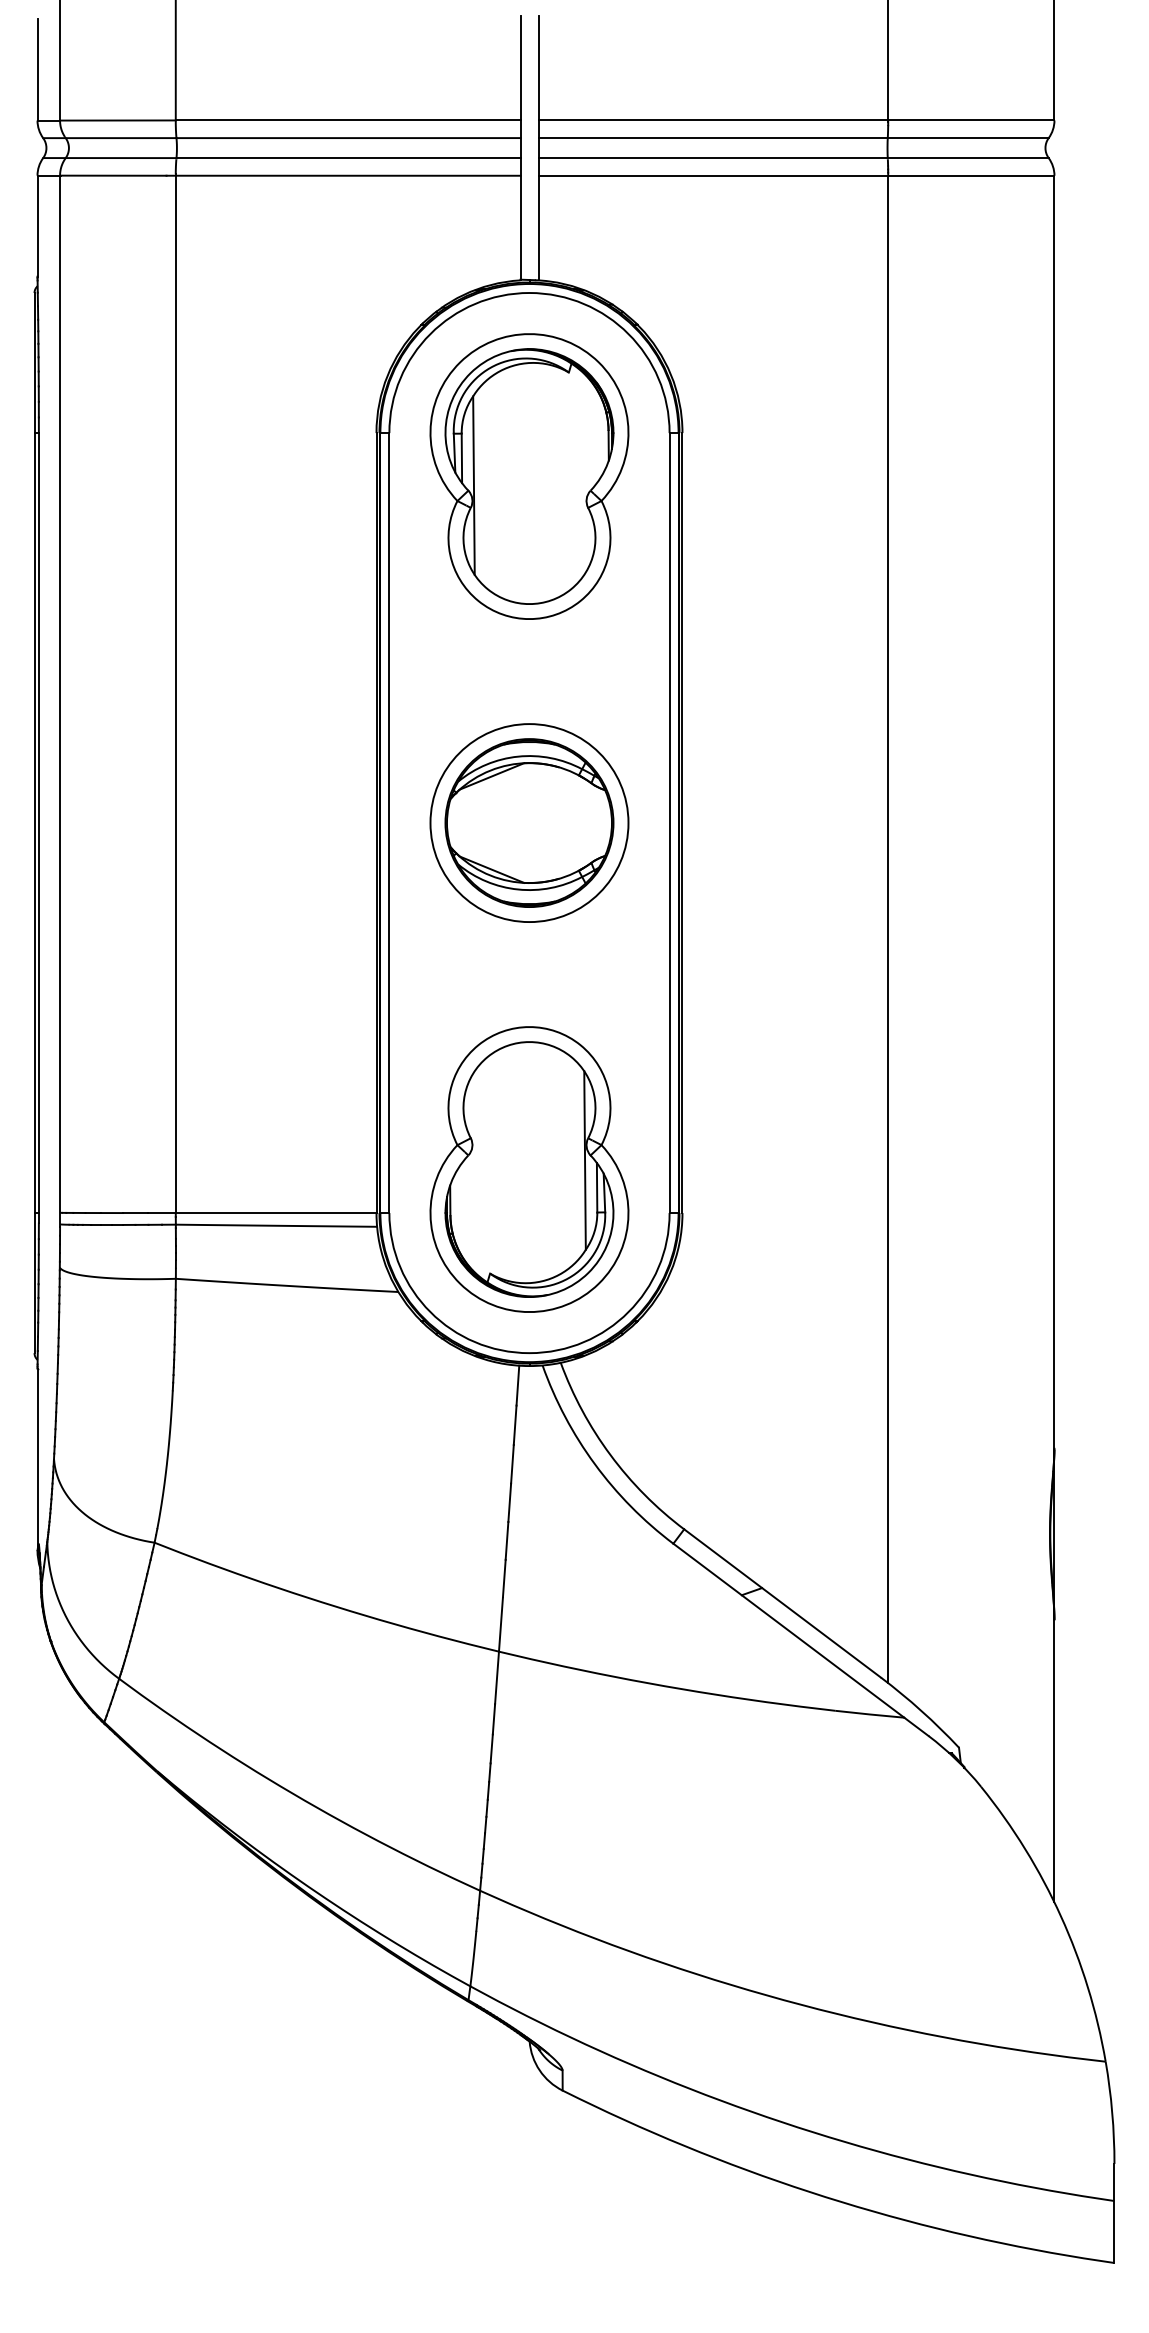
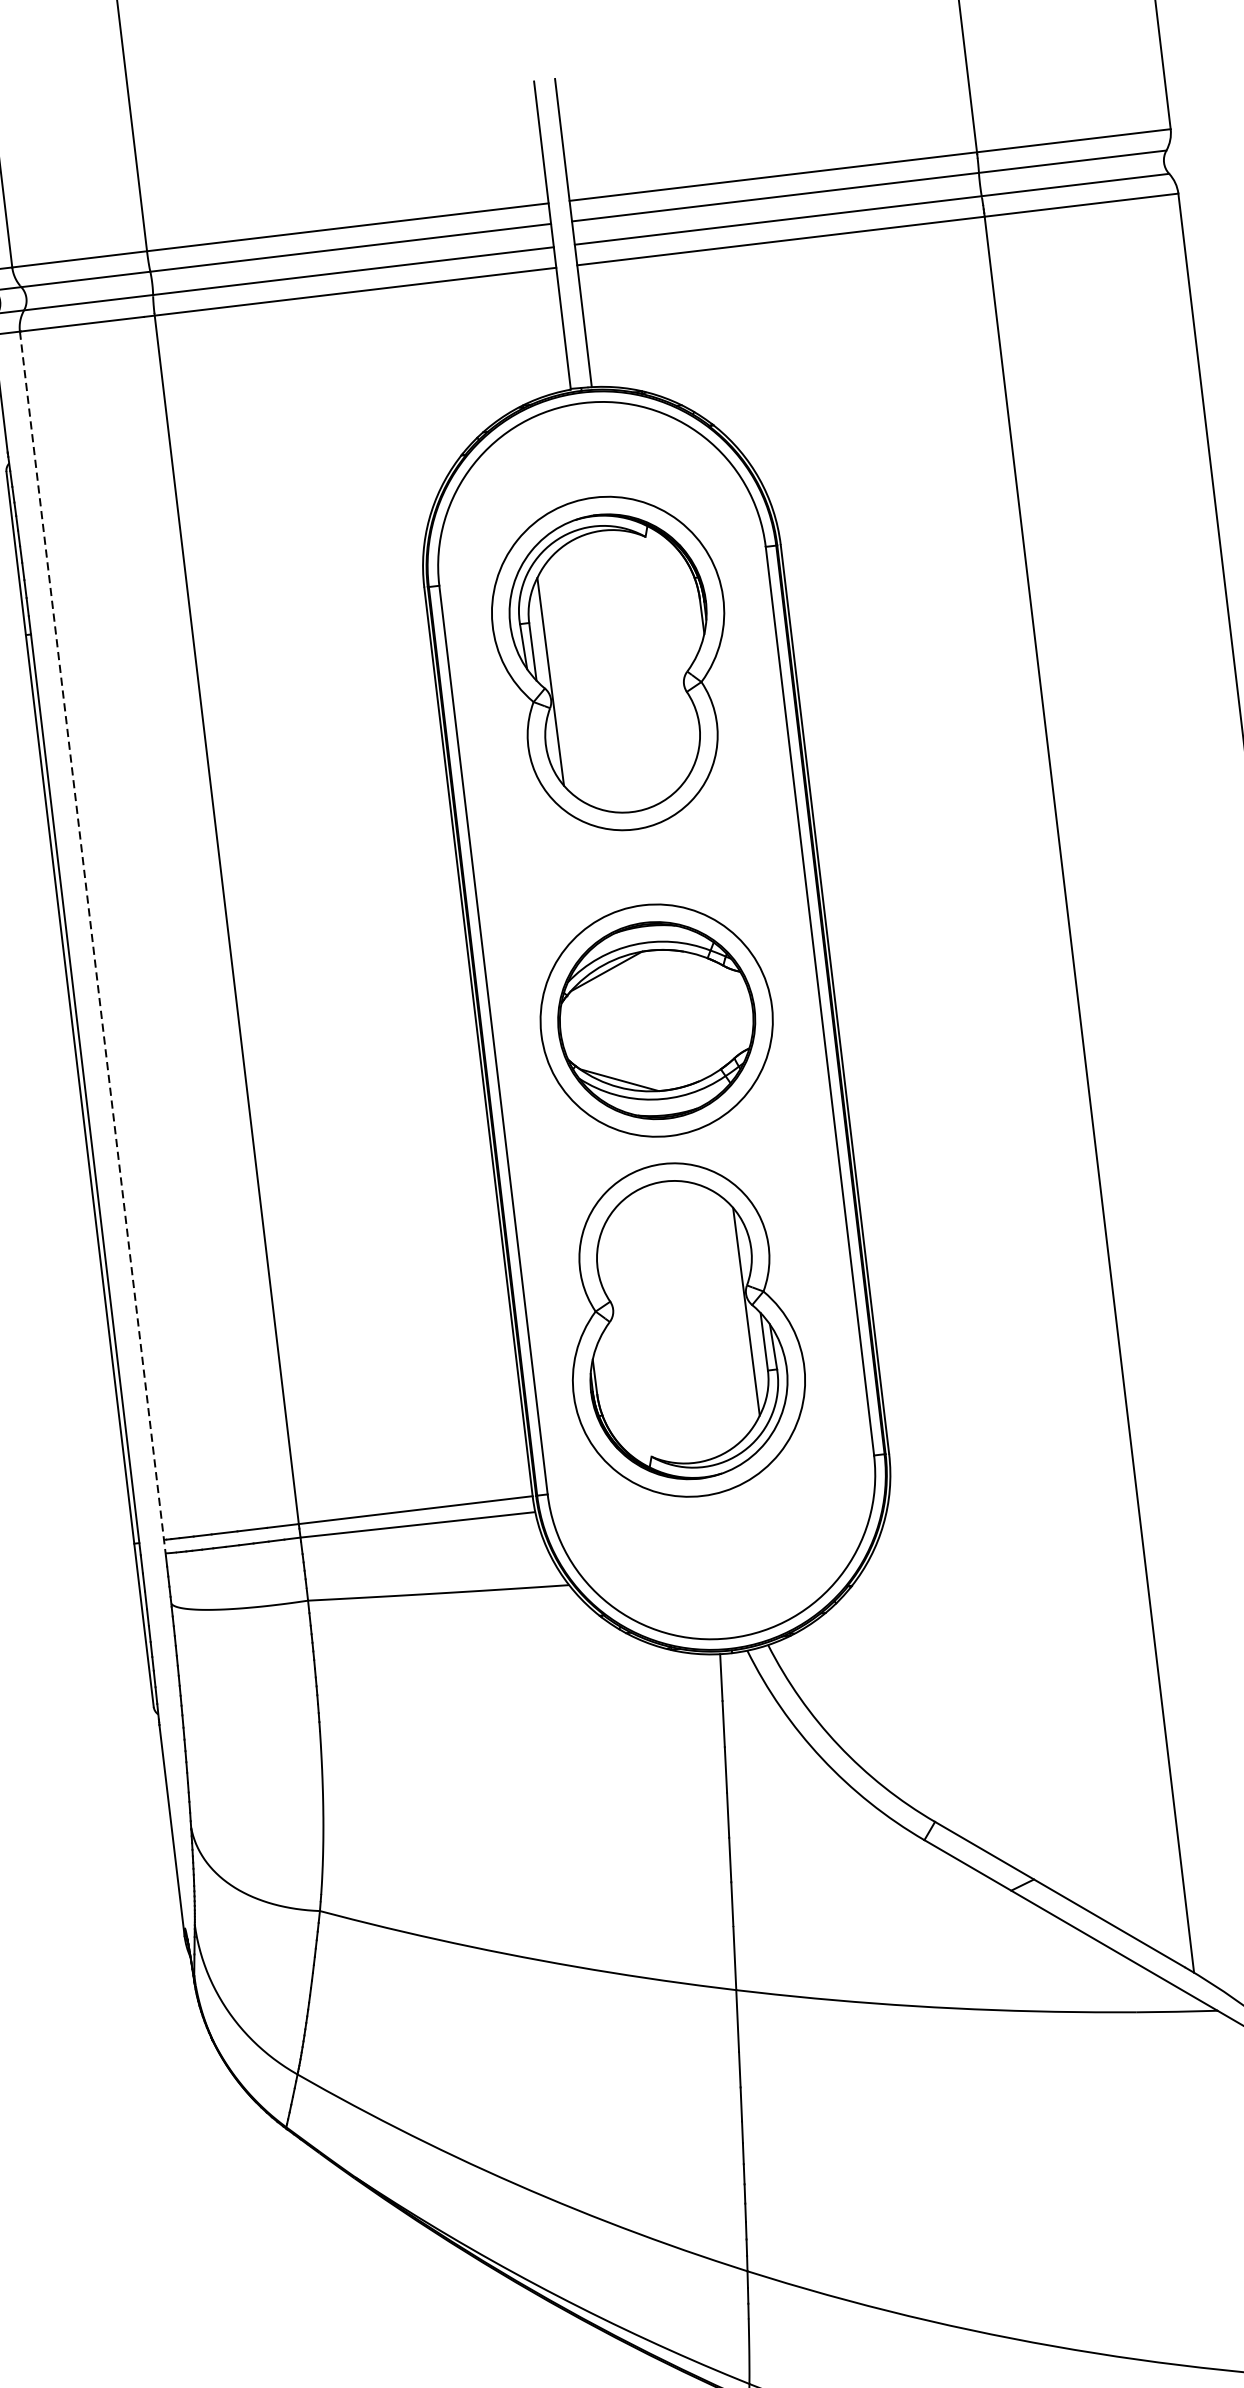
part: (529, 476) -> (614, 663), moved
line: (60, 701) -> (93, 944), solid -> dashed
part: (529, 1169) -> (682, 1329), moved

